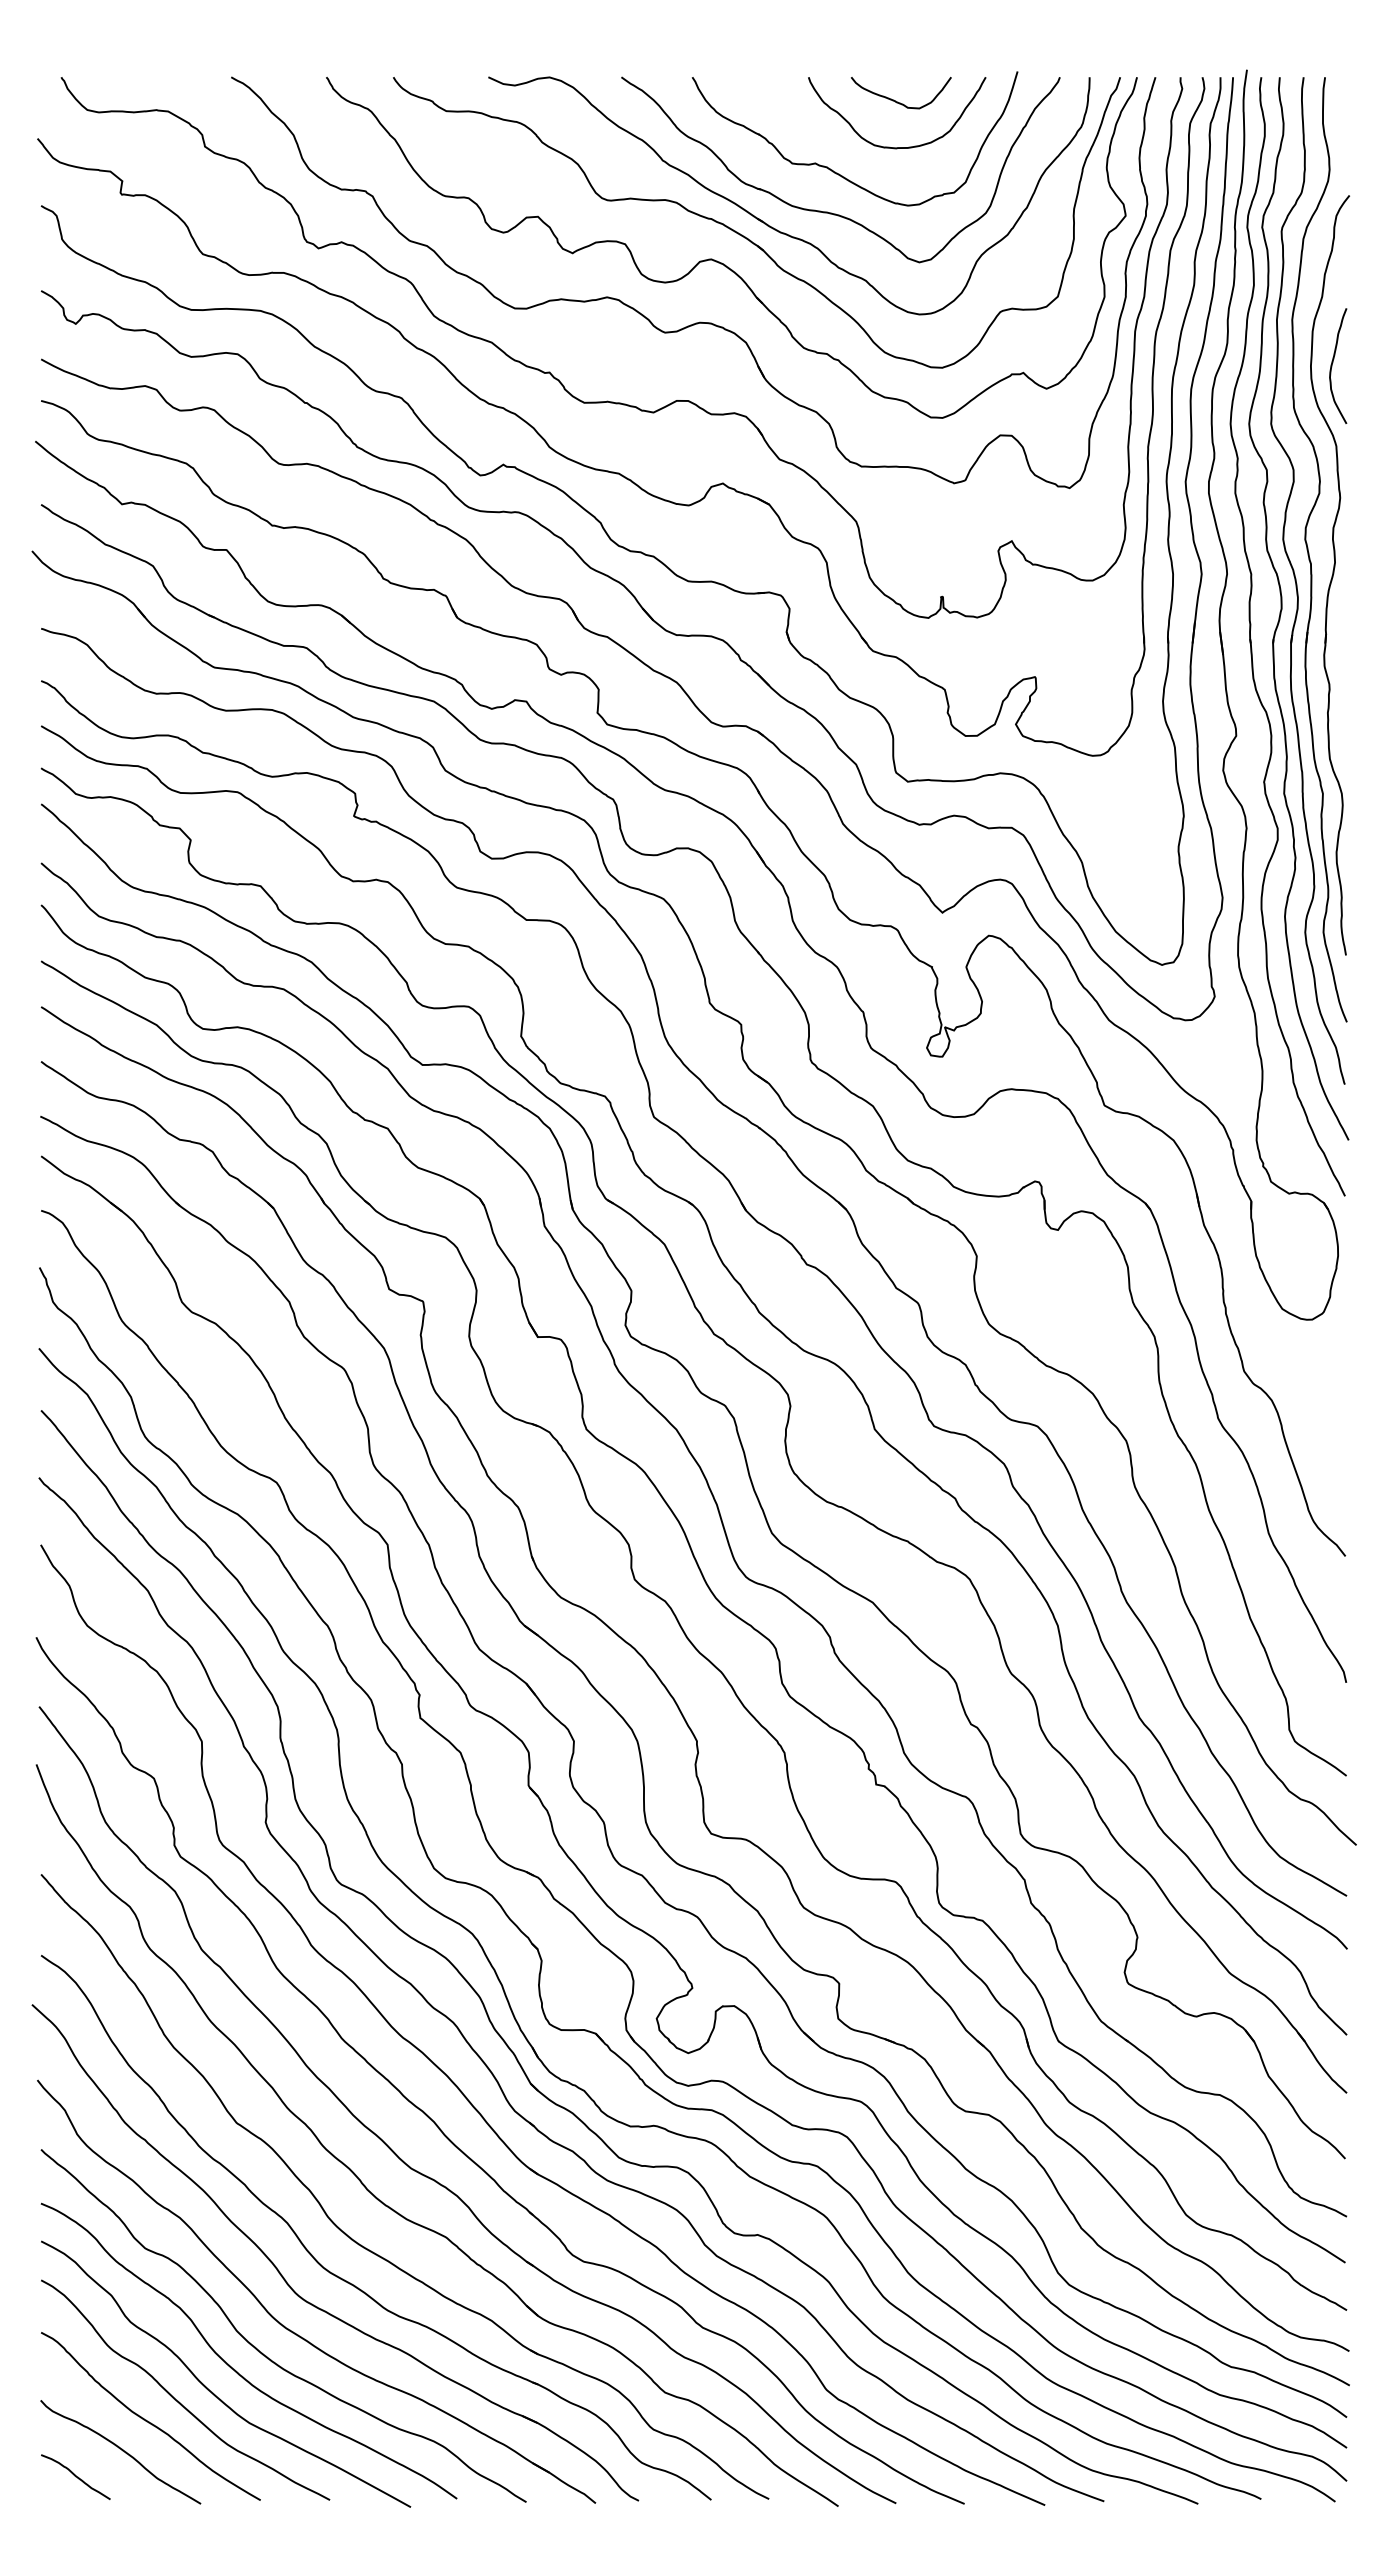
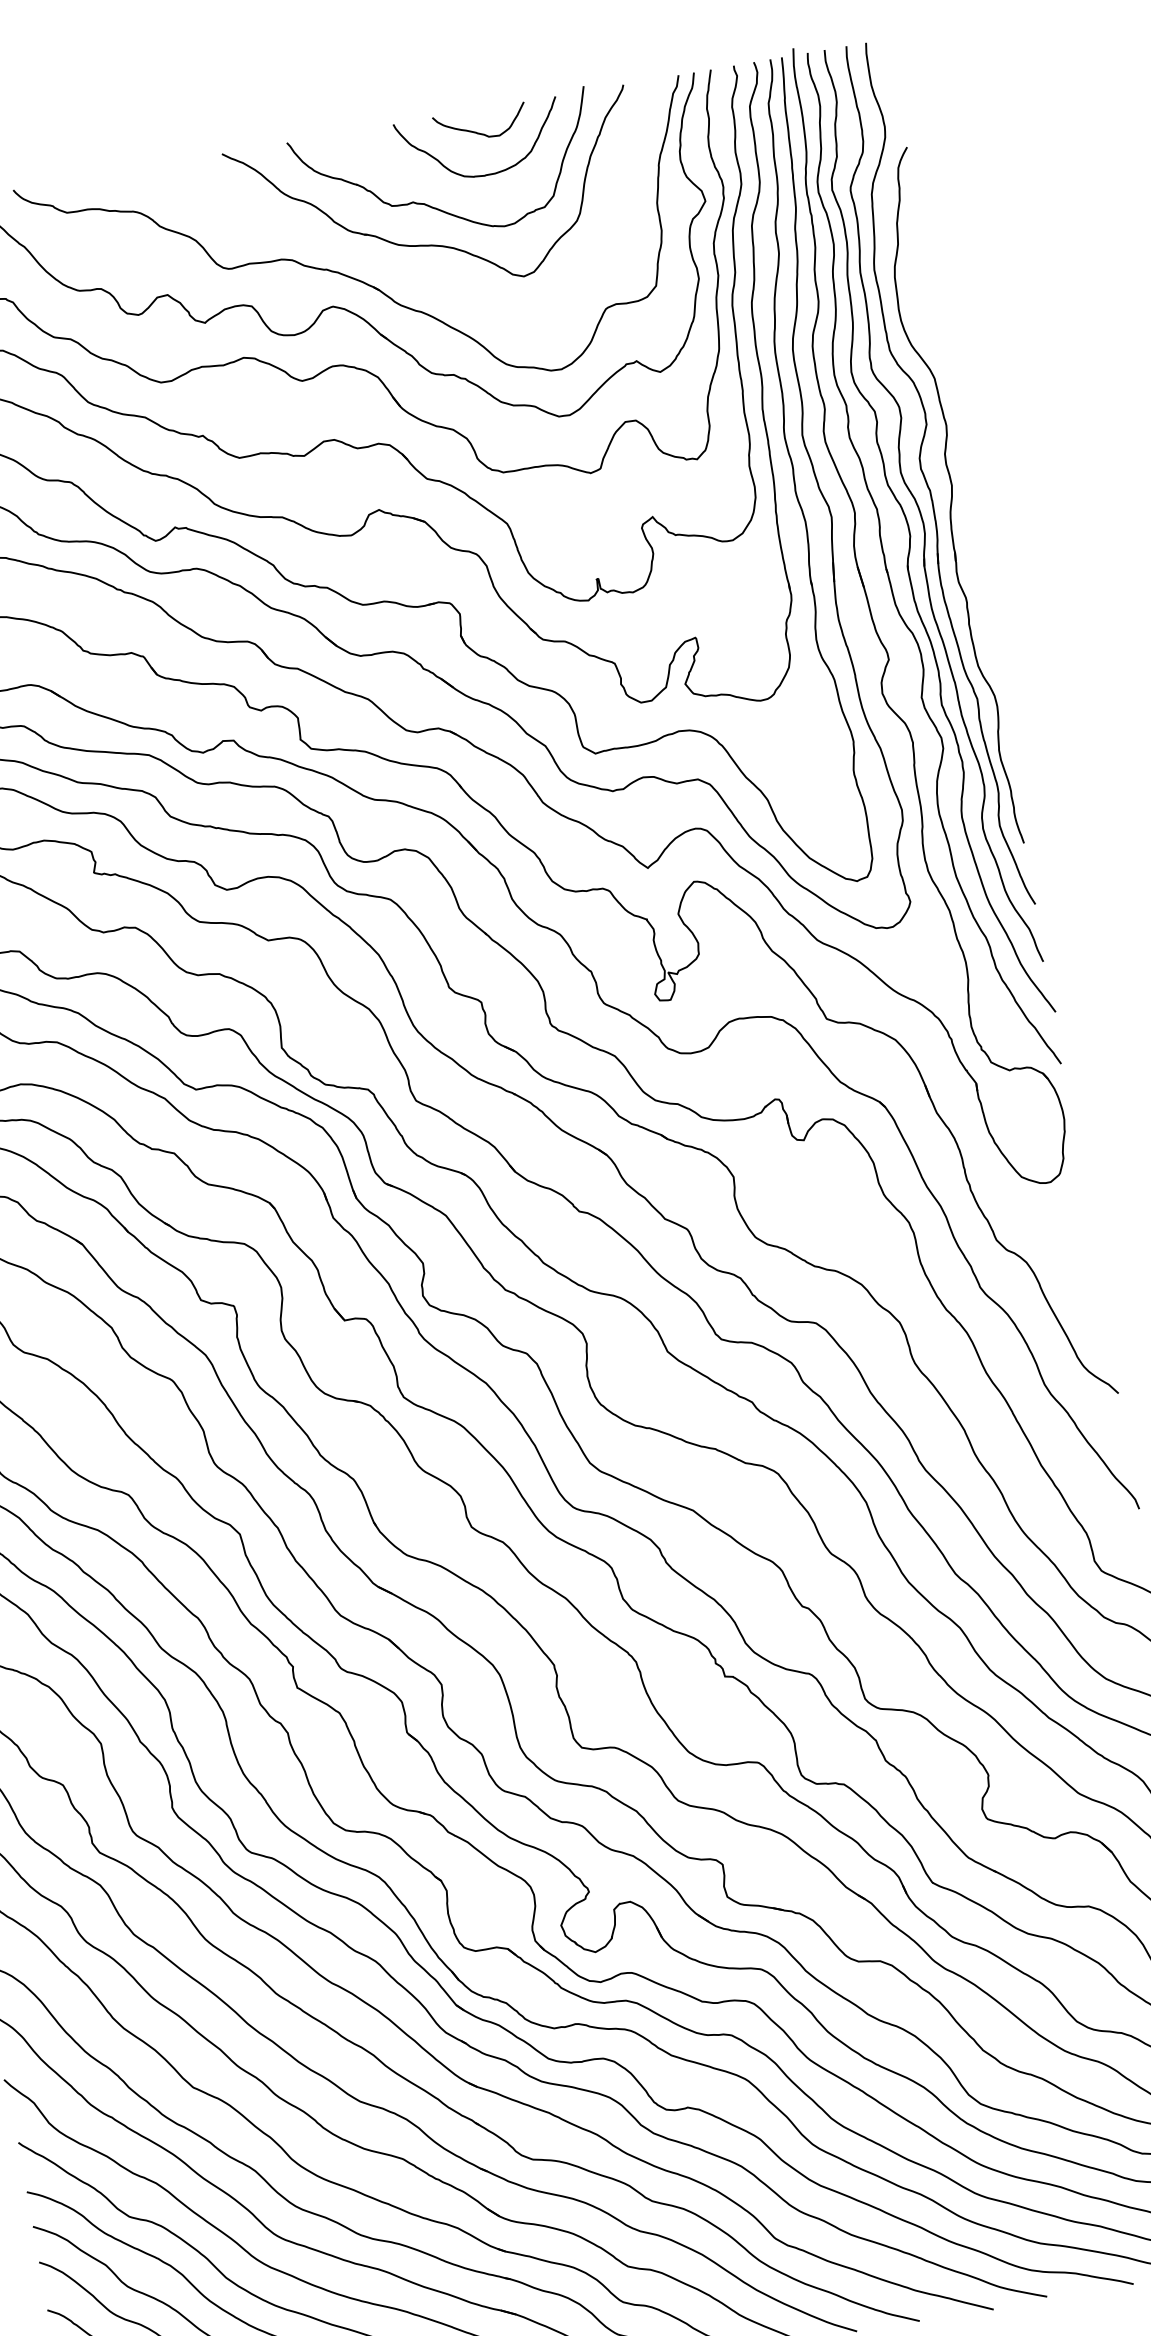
part: (770, 225) -> (381, 266), removed
curve: (1333, 362) -> (918, 302), removed

